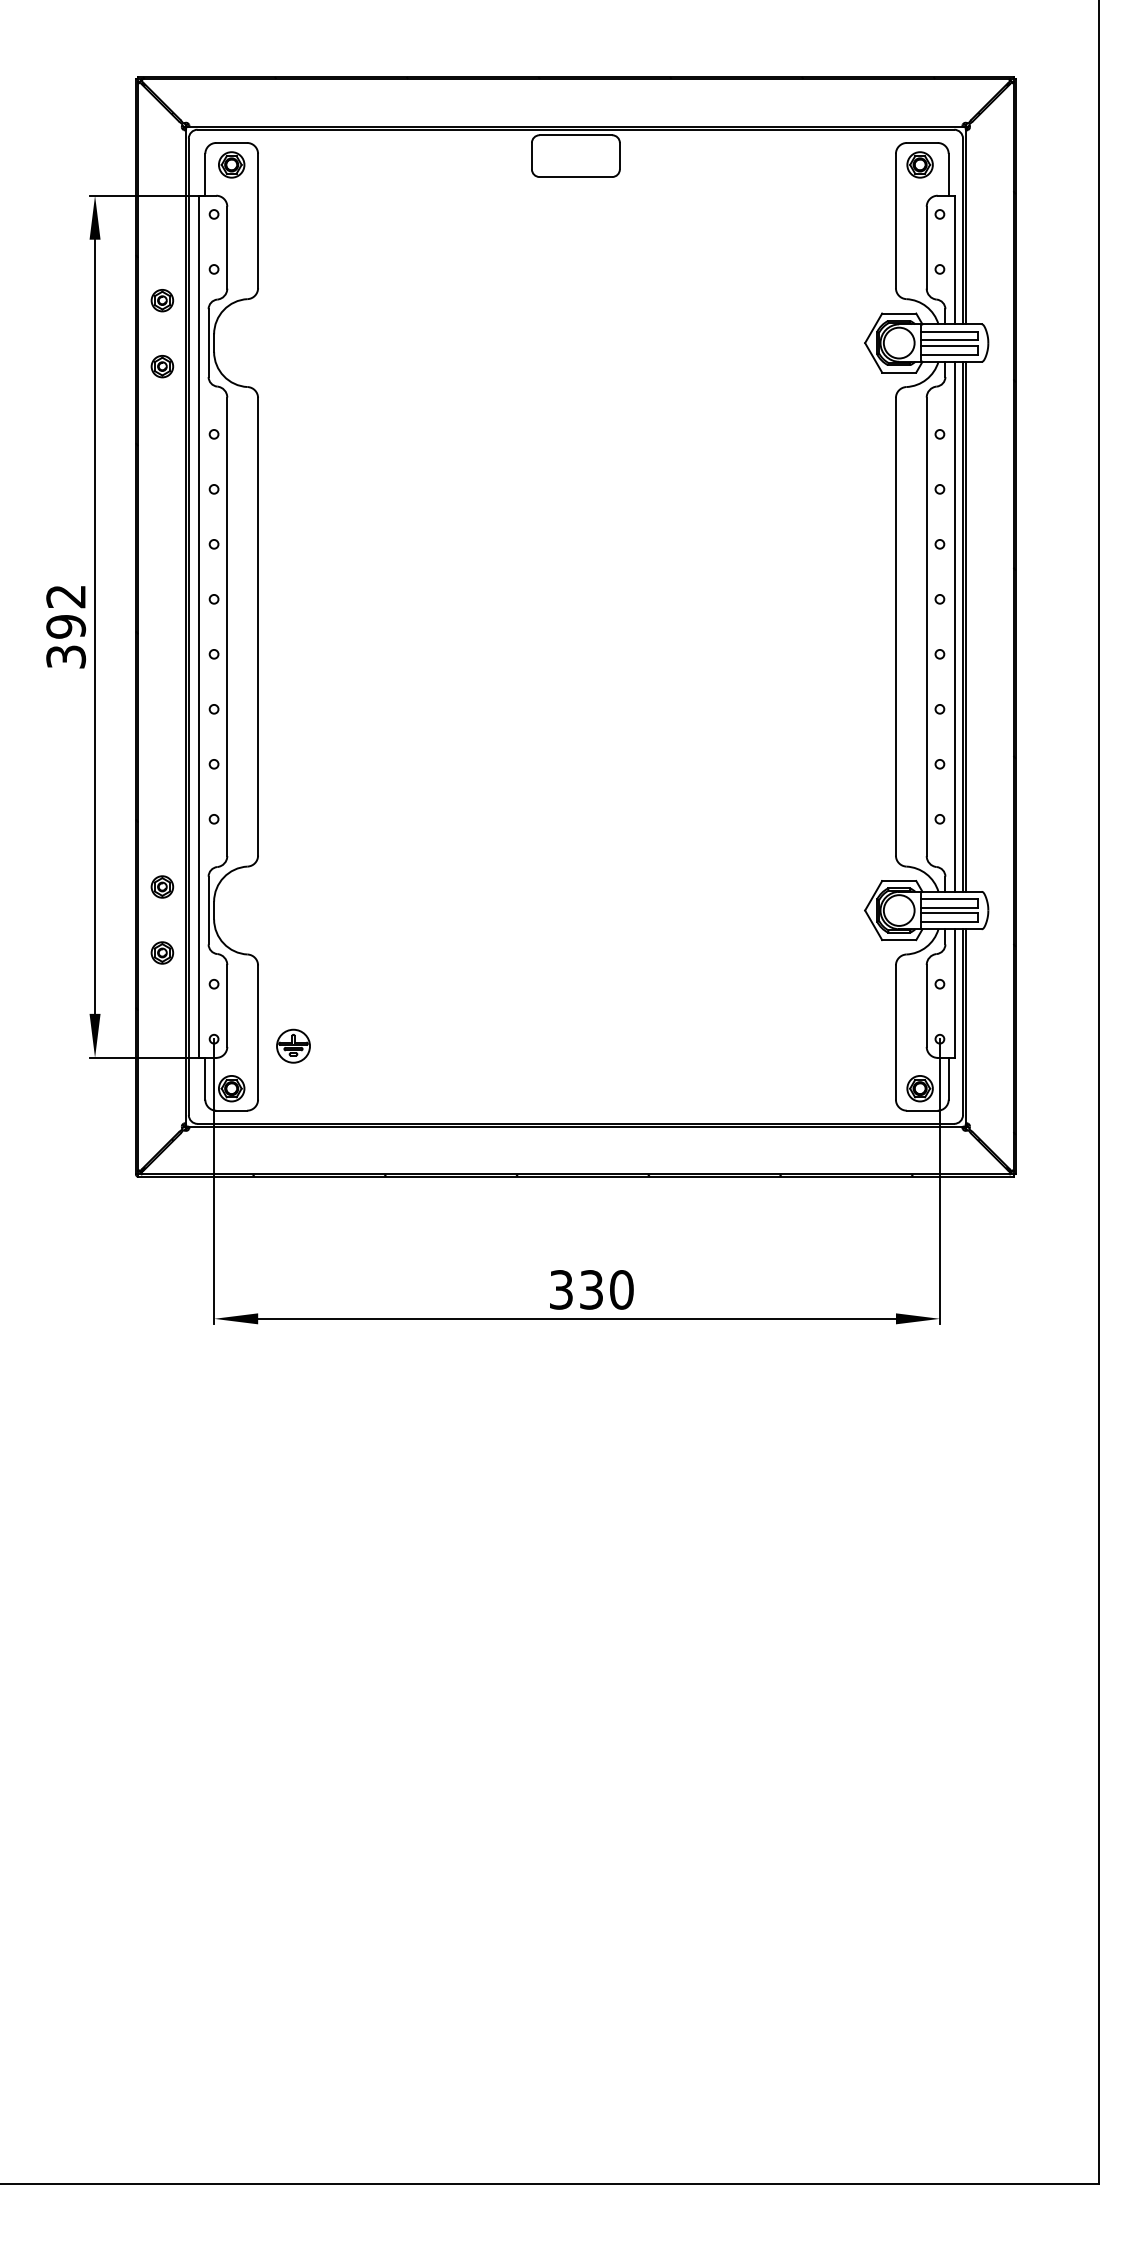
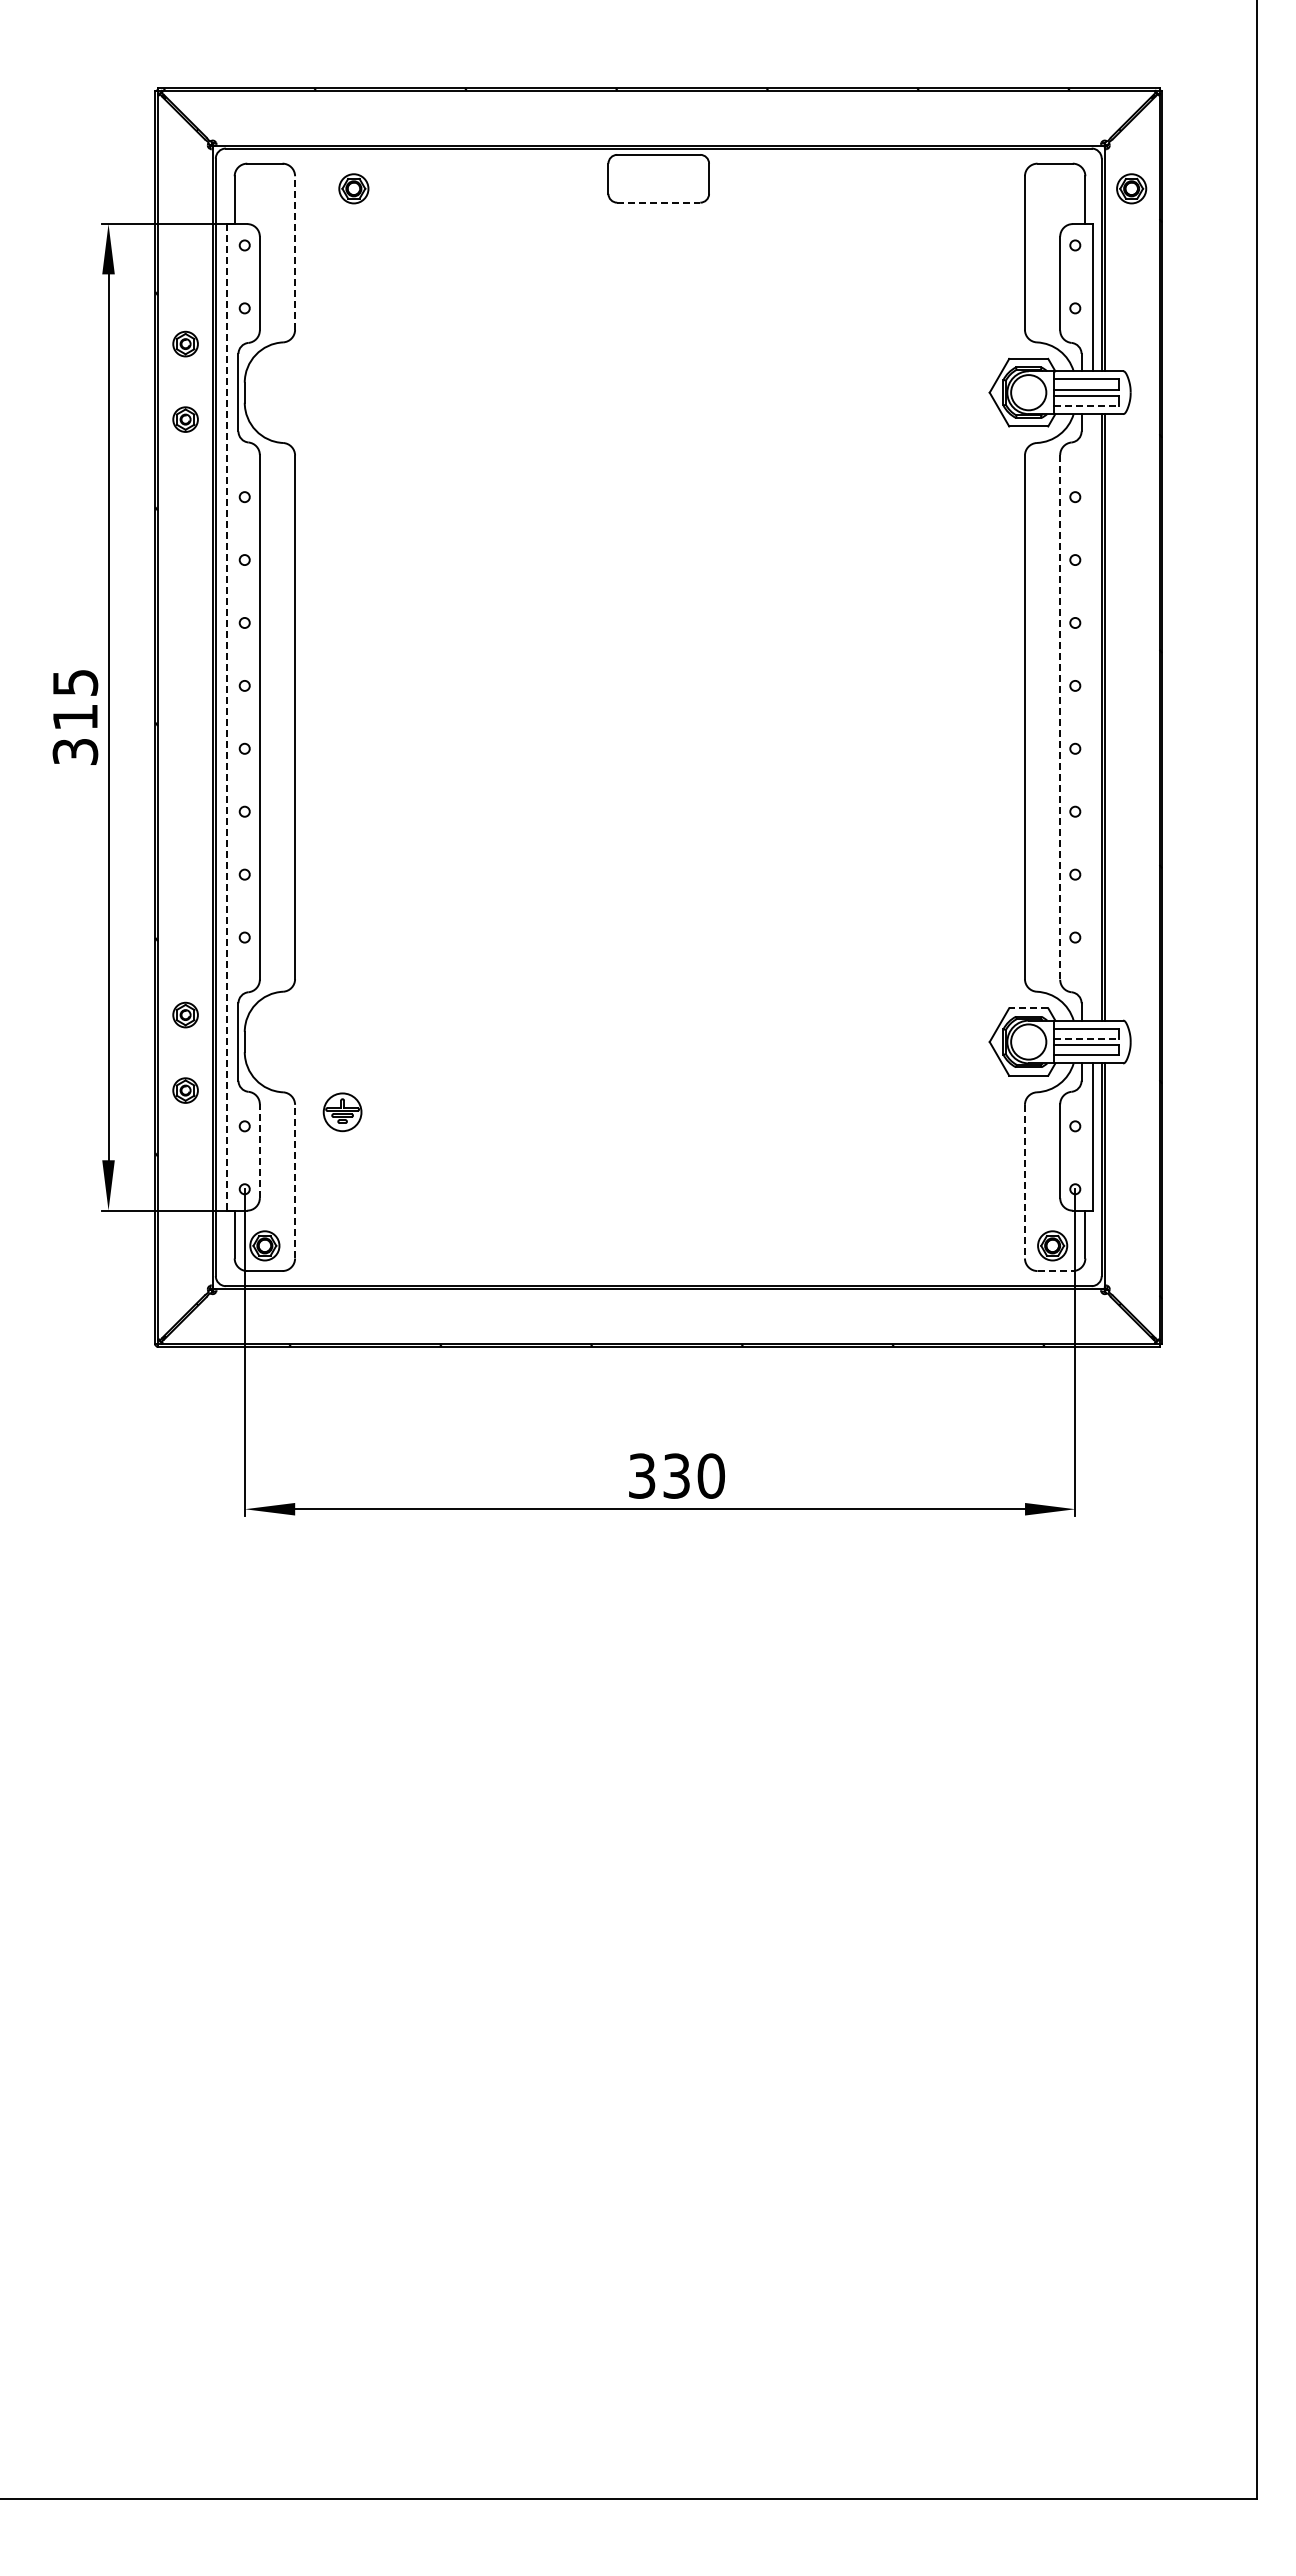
part: (231, 164) -> (353, 188), moved
part: (919, 164) -> (1131, 188), moved
line: (575, 176) -> (658, 202), solid -> dashed
line: (258, 221) -> (295, 253), solid -> dashed
line: (949, 354) -> (1086, 405), solid -> dashed
text: (66, 612) -> (75, 700), 392 -> 315
line: (199, 626) -> (227, 717), solid -> dashed
line: (926, 626) -> (1060, 717), solid -> dashed
line: (954, 626) -> (1092, 717), removed
line: (899, 881) -> (1028, 1008), solid -> dashed
line: (949, 907) -> (1086, 1038), solid -> dashed
line: (226, 1006) -> (259, 1151), solid -> dashed
line: (258, 1032) -> (295, 1181), solid -> dashed
line: (895, 1032) -> (1024, 1181), solid -> dashed
part: (293, 1046) -> (342, 1112), moved
line: (922, 1111) -> (1055, 1271), solid -> dashed

